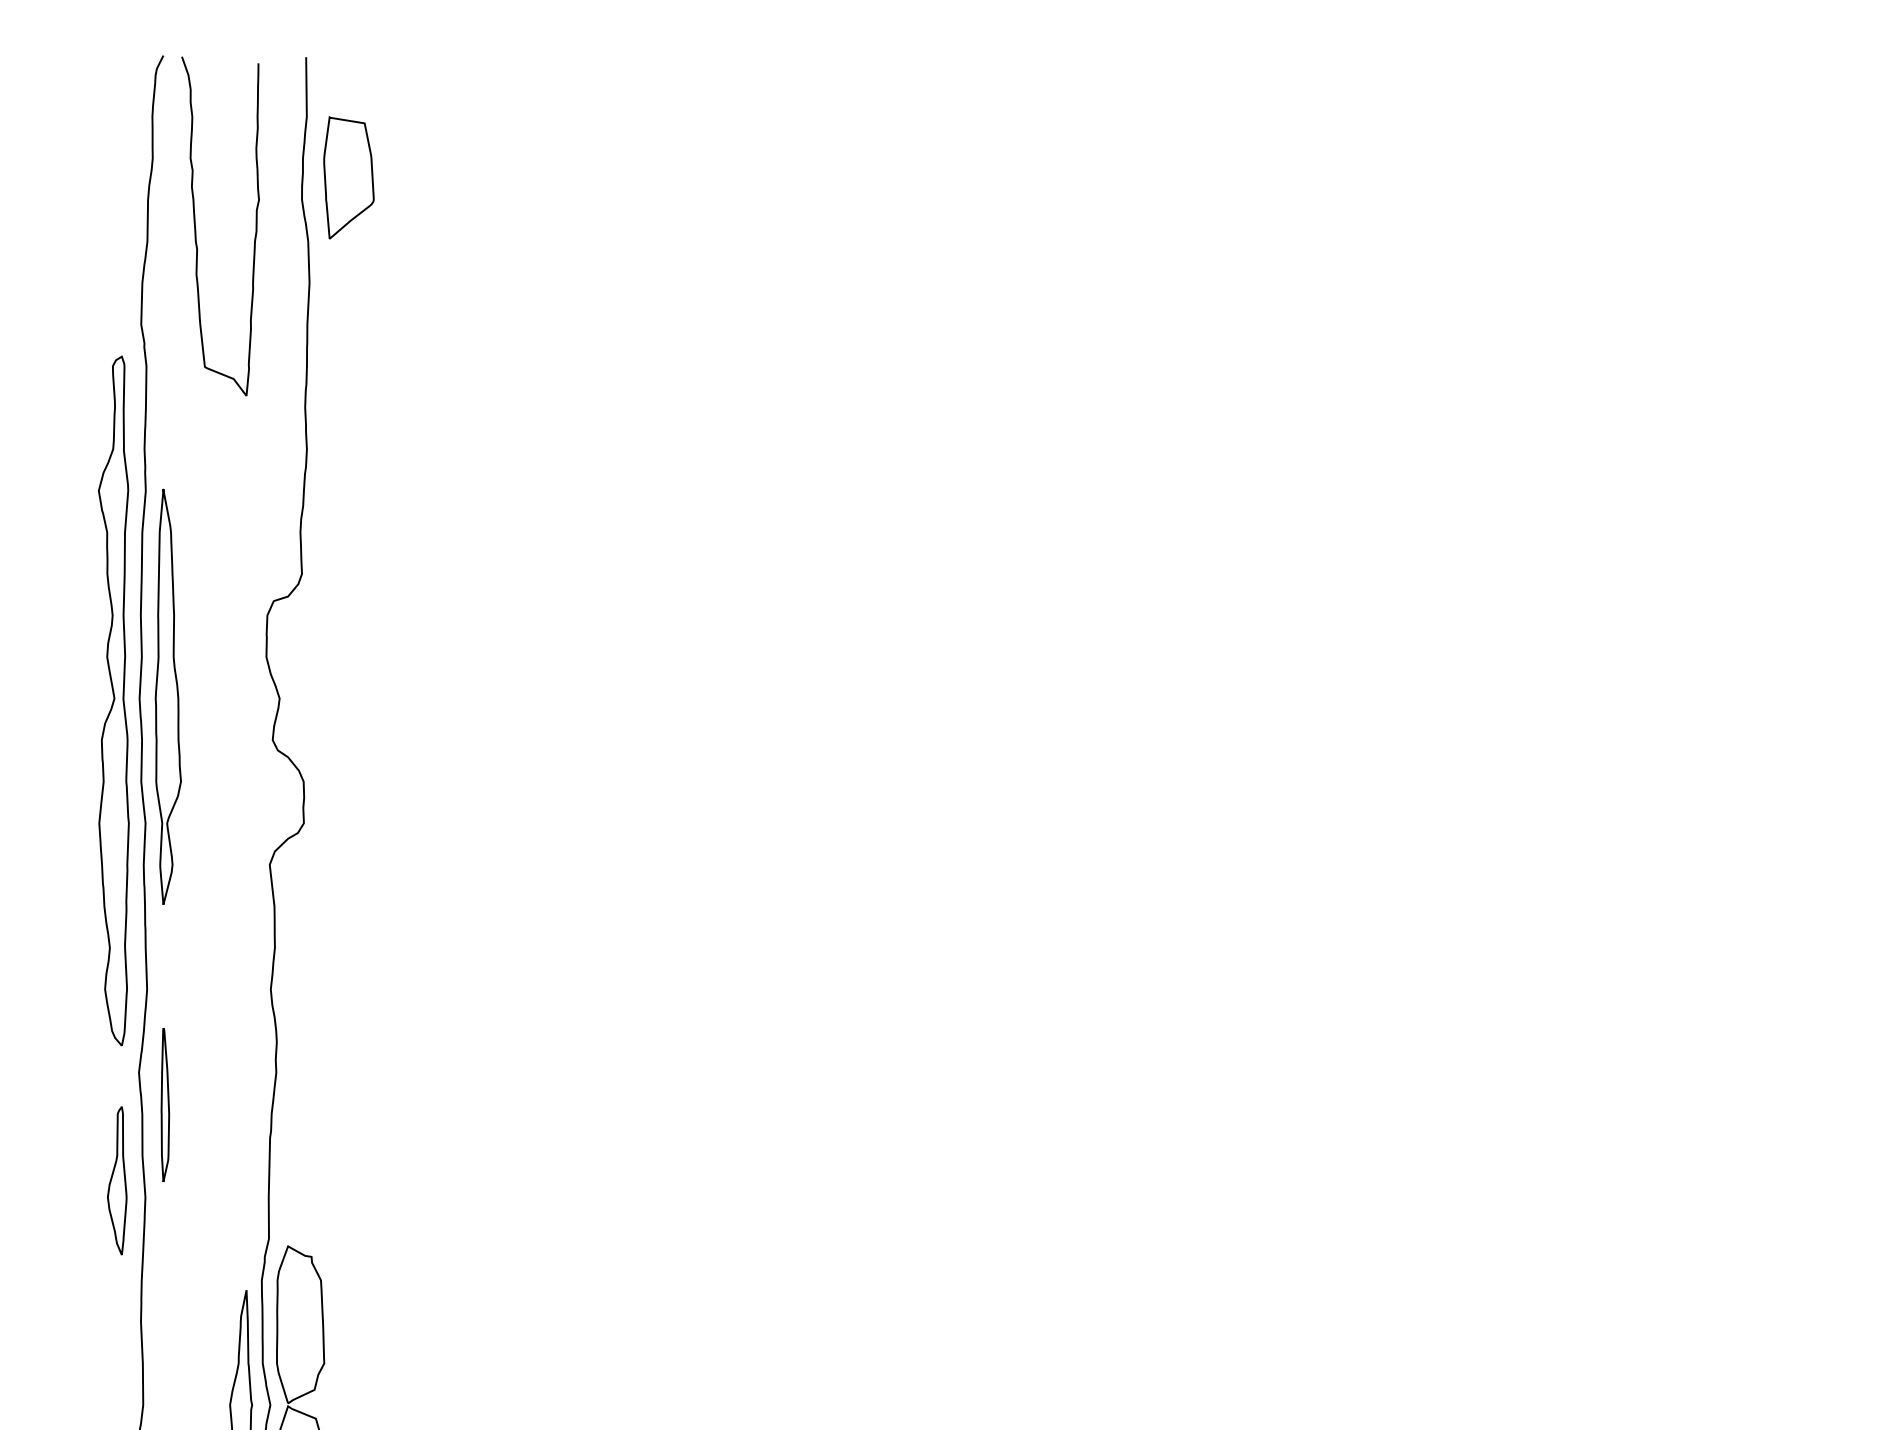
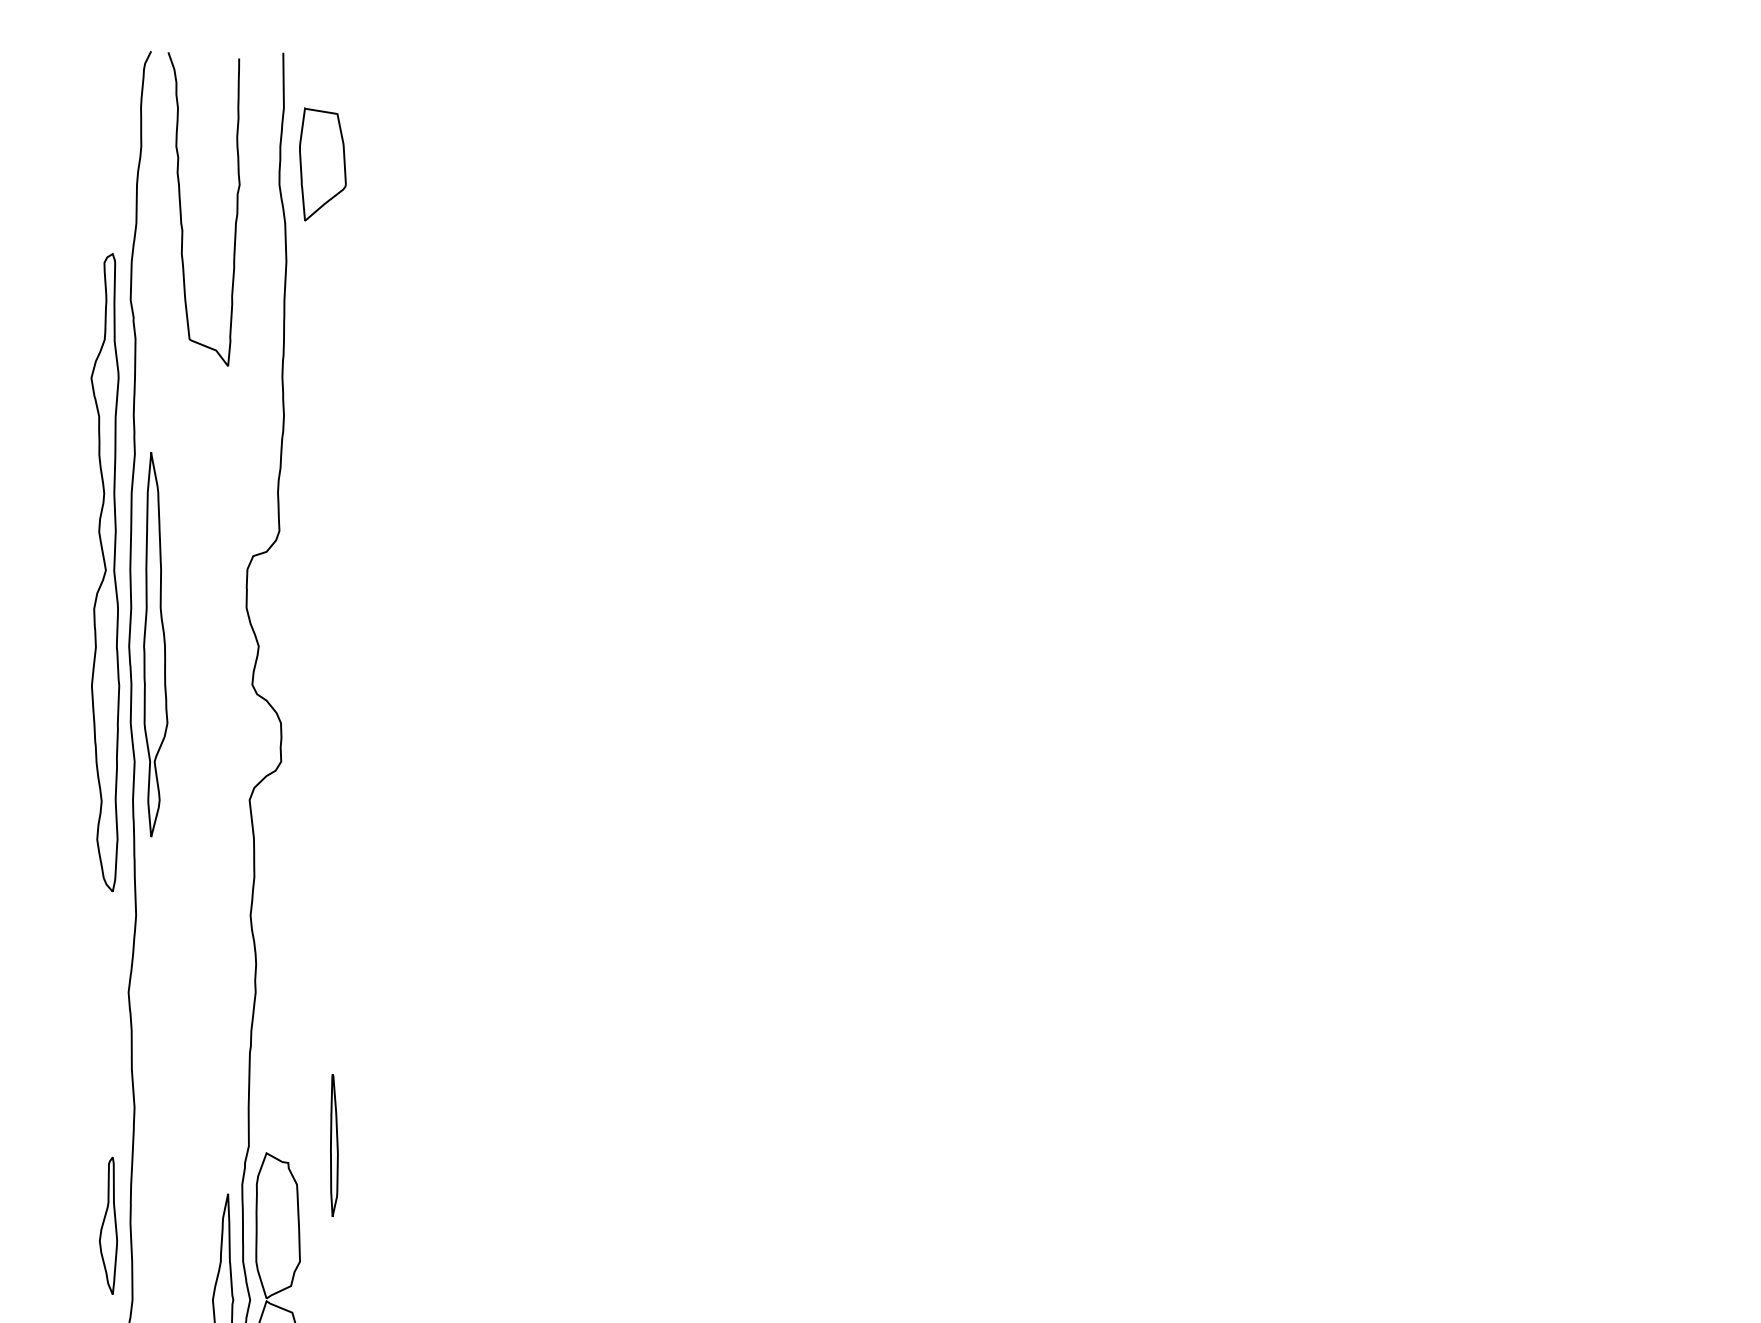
part: (113, 700) -> (105, 572), moved
part: (165, 1104) -> (334, 1145), moved
part: (117, 1180) -> (108, 1225), moved

